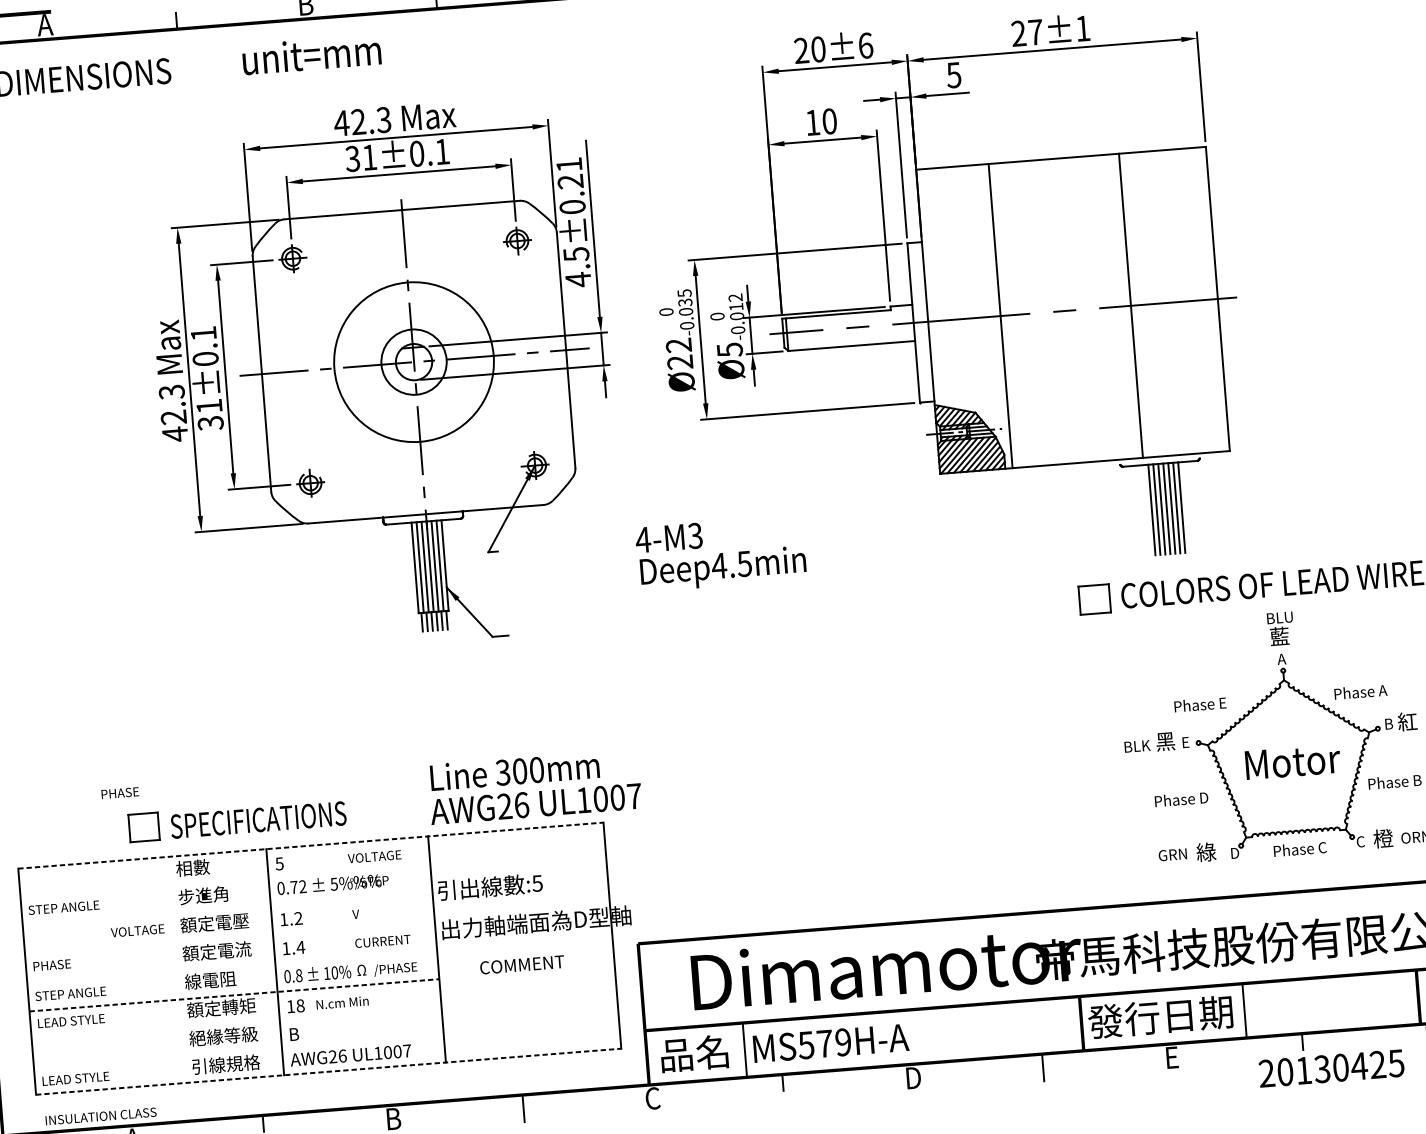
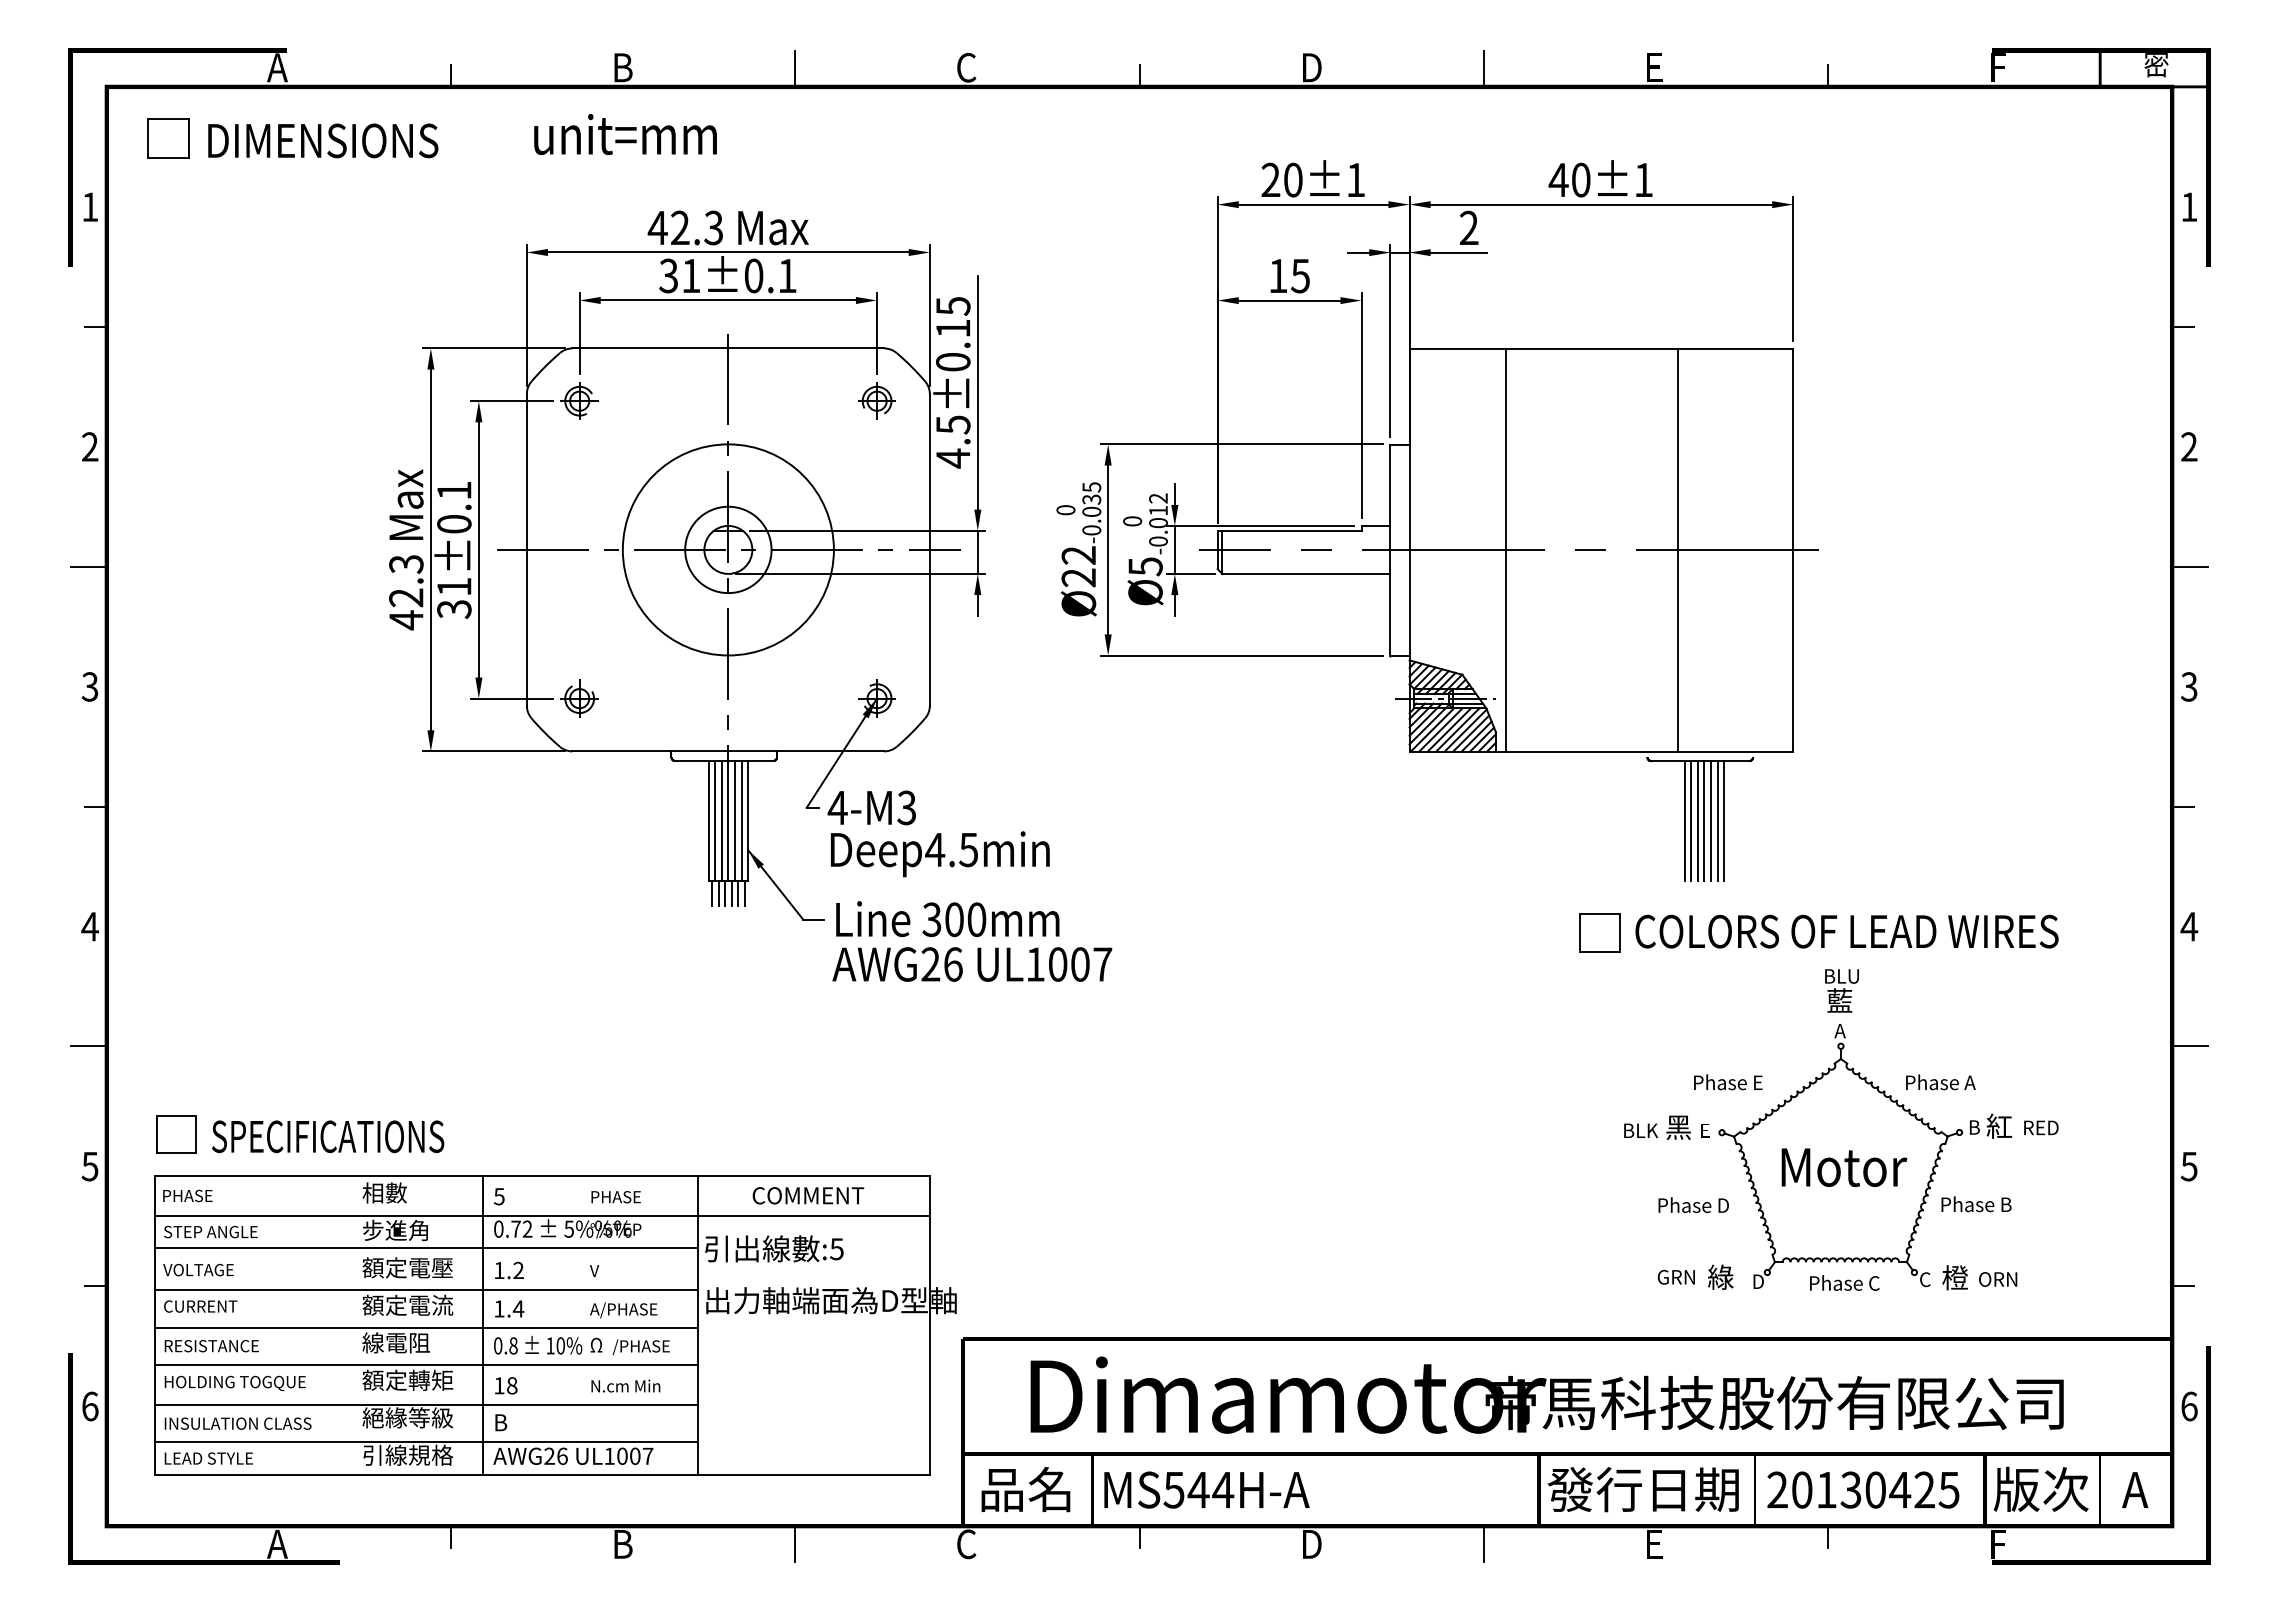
text: (1026, 32) -> (1569, 179), 27±1 -> 40±1
text: (866, 45) -> (1356, 179), 20±6 -> 20±1
text: (953, 74) -> (1468, 227), 5 -> 2
text: (829, 121) -> (1300, 275), 10 -> 15
text: (570, 173) -> (953, 317), 4.5±0.21 -> 4.5±0.15
text: (720, 553) -> (938, 833), moved
text: (534, 786) -> (972, 941), moved
text: (119, 792) -> (187, 1195), moved
part: (237, 820) -> (300, 1134), moved
line: (310, 845) -> (542, 1175), dashed -> solid
text: (374, 857) -> (625, 1197), VOLTAGE -> PHASE
line: (313, 875) -> (542, 1215), added
line: (226, 907) -> (425, 1248), added
text: (137, 930) -> (198, 1269), moved
line: (229, 938) -> (425, 1289), added
text: (383, 942) -> (627, 1310), CURRENT -> A/PHASE
text: (60, 964) -> (200, 1306), PHASE -> CURRENT
text: (522, 964) -> (808, 1195), moved
line: (231, 967) -> (425, 1328), added
text: (71, 994) -> (211, 1346), STEP ANGLE -> RESISTANCE
line: (234, 995) -> (426, 1365), dashed -> solid
text: (342, 1002) -> (625, 1385), moved
text: (91, 1020) -> (235, 1383), LEAD STYLE -> HOLDING TOGQUE
line: (236, 1025) -> (425, 1404), added
text: (833, 1042) -> (1210, 1489), MS579H-A -> MS544H-A
line: (238, 1053) -> (425, 1441), added
text: (1331, 1068) -> (1863, 1489), moved
line: (328, 1071) -> (542, 1475), dashed -> solid
text: (100, 1116) -> (237, 1423), moved

